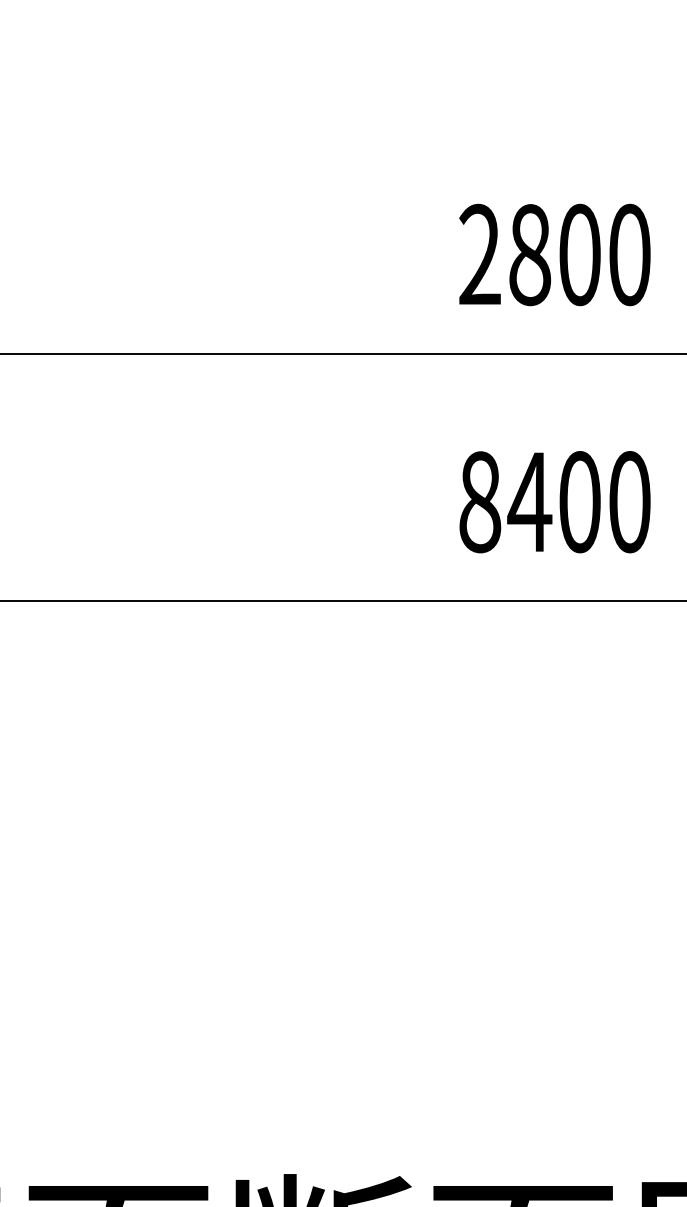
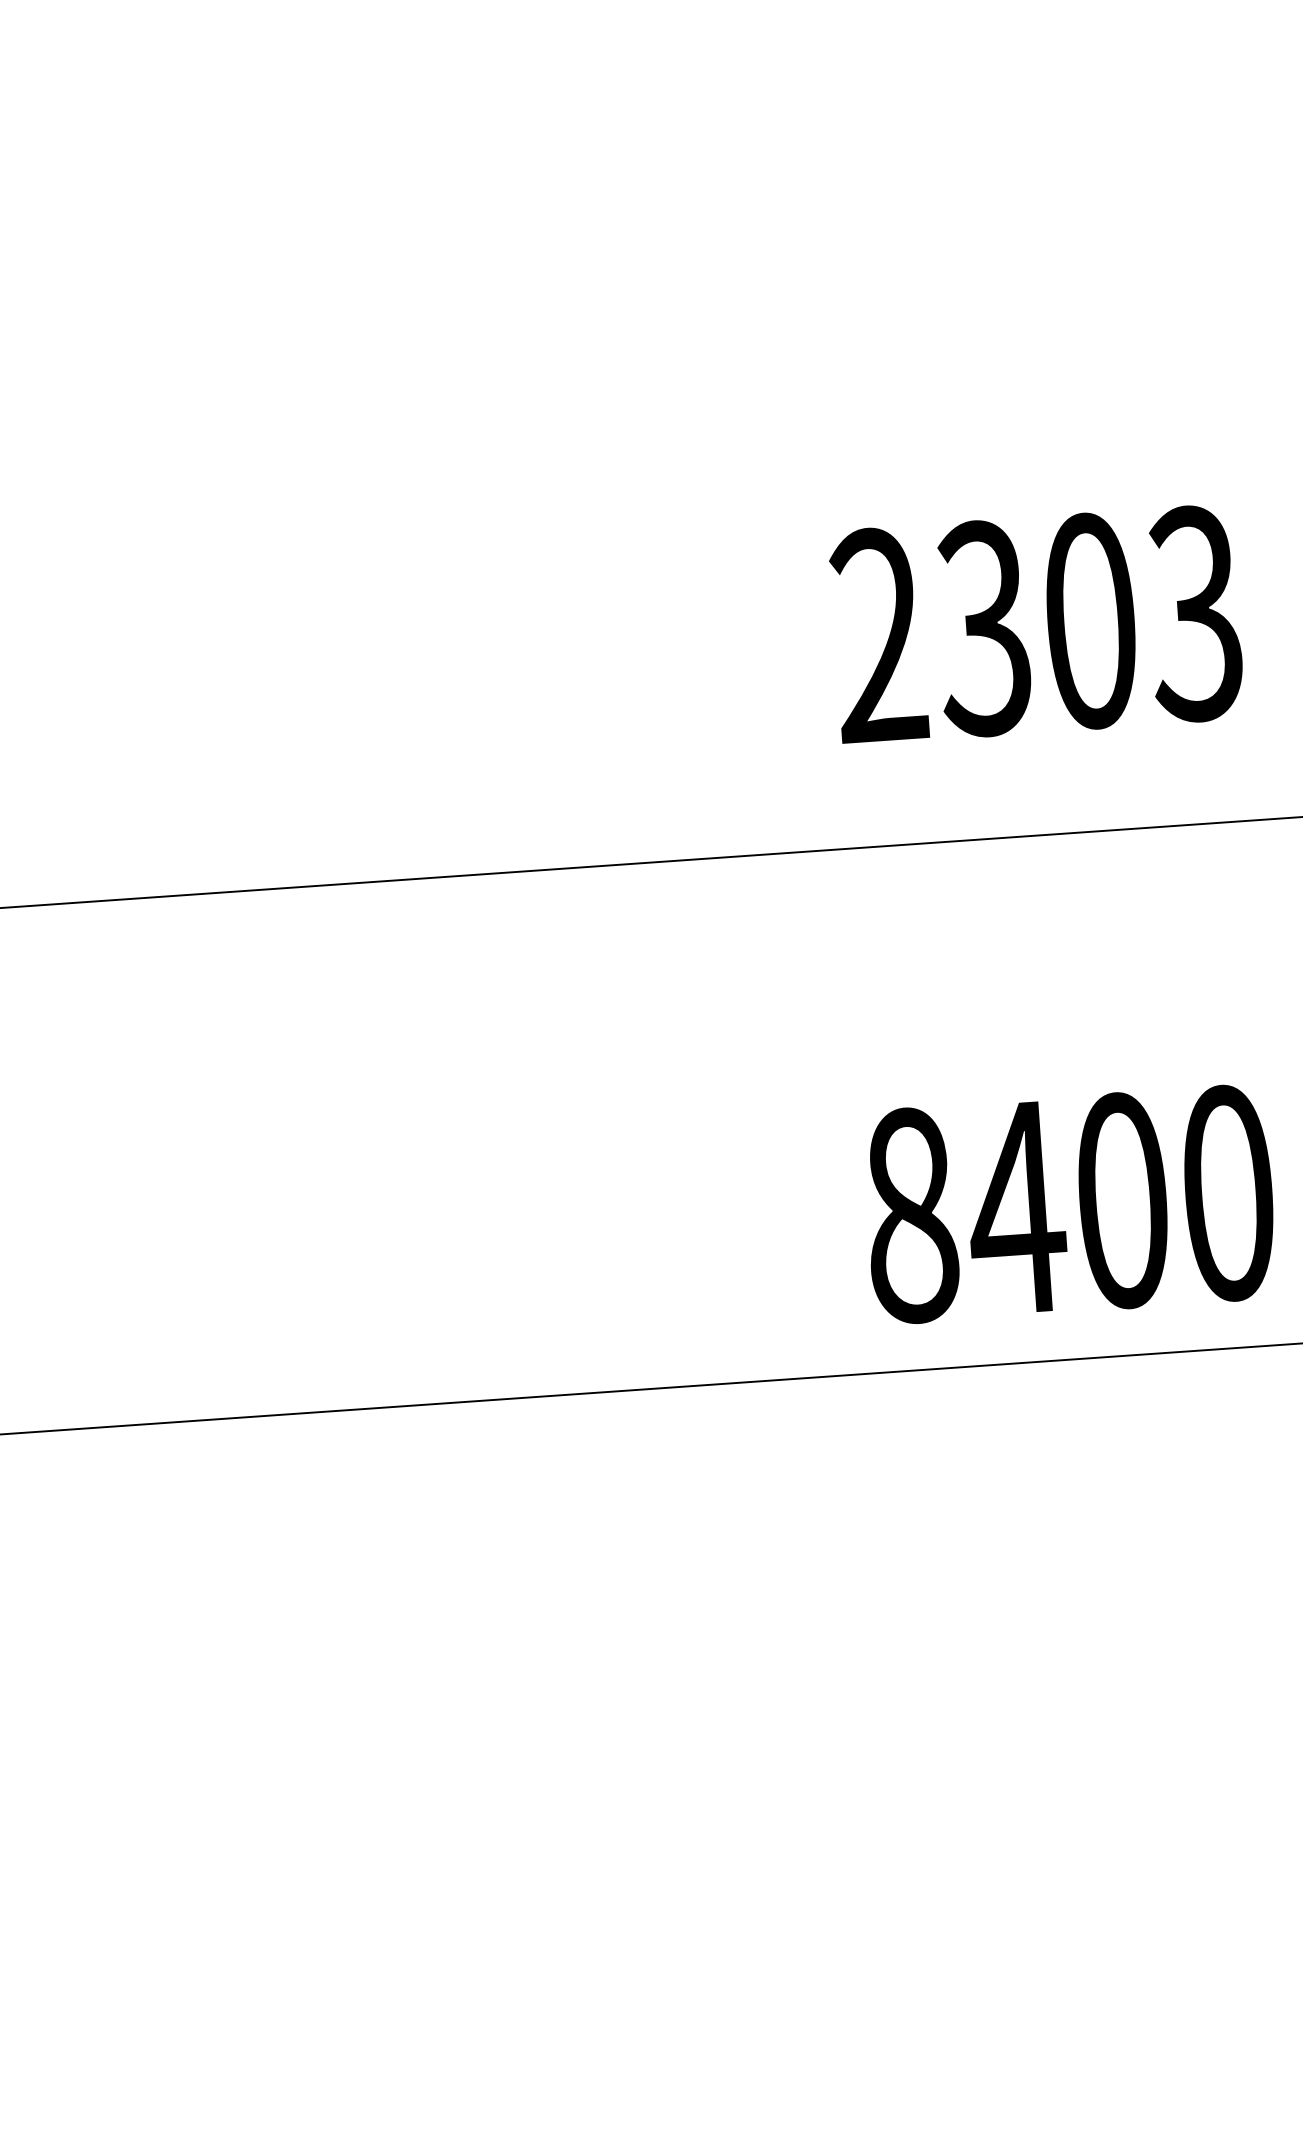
text: (579, 254) -> (1089, 620), 2800 -> 2303
text: (554, 502) -> (1068, 1205), moved

